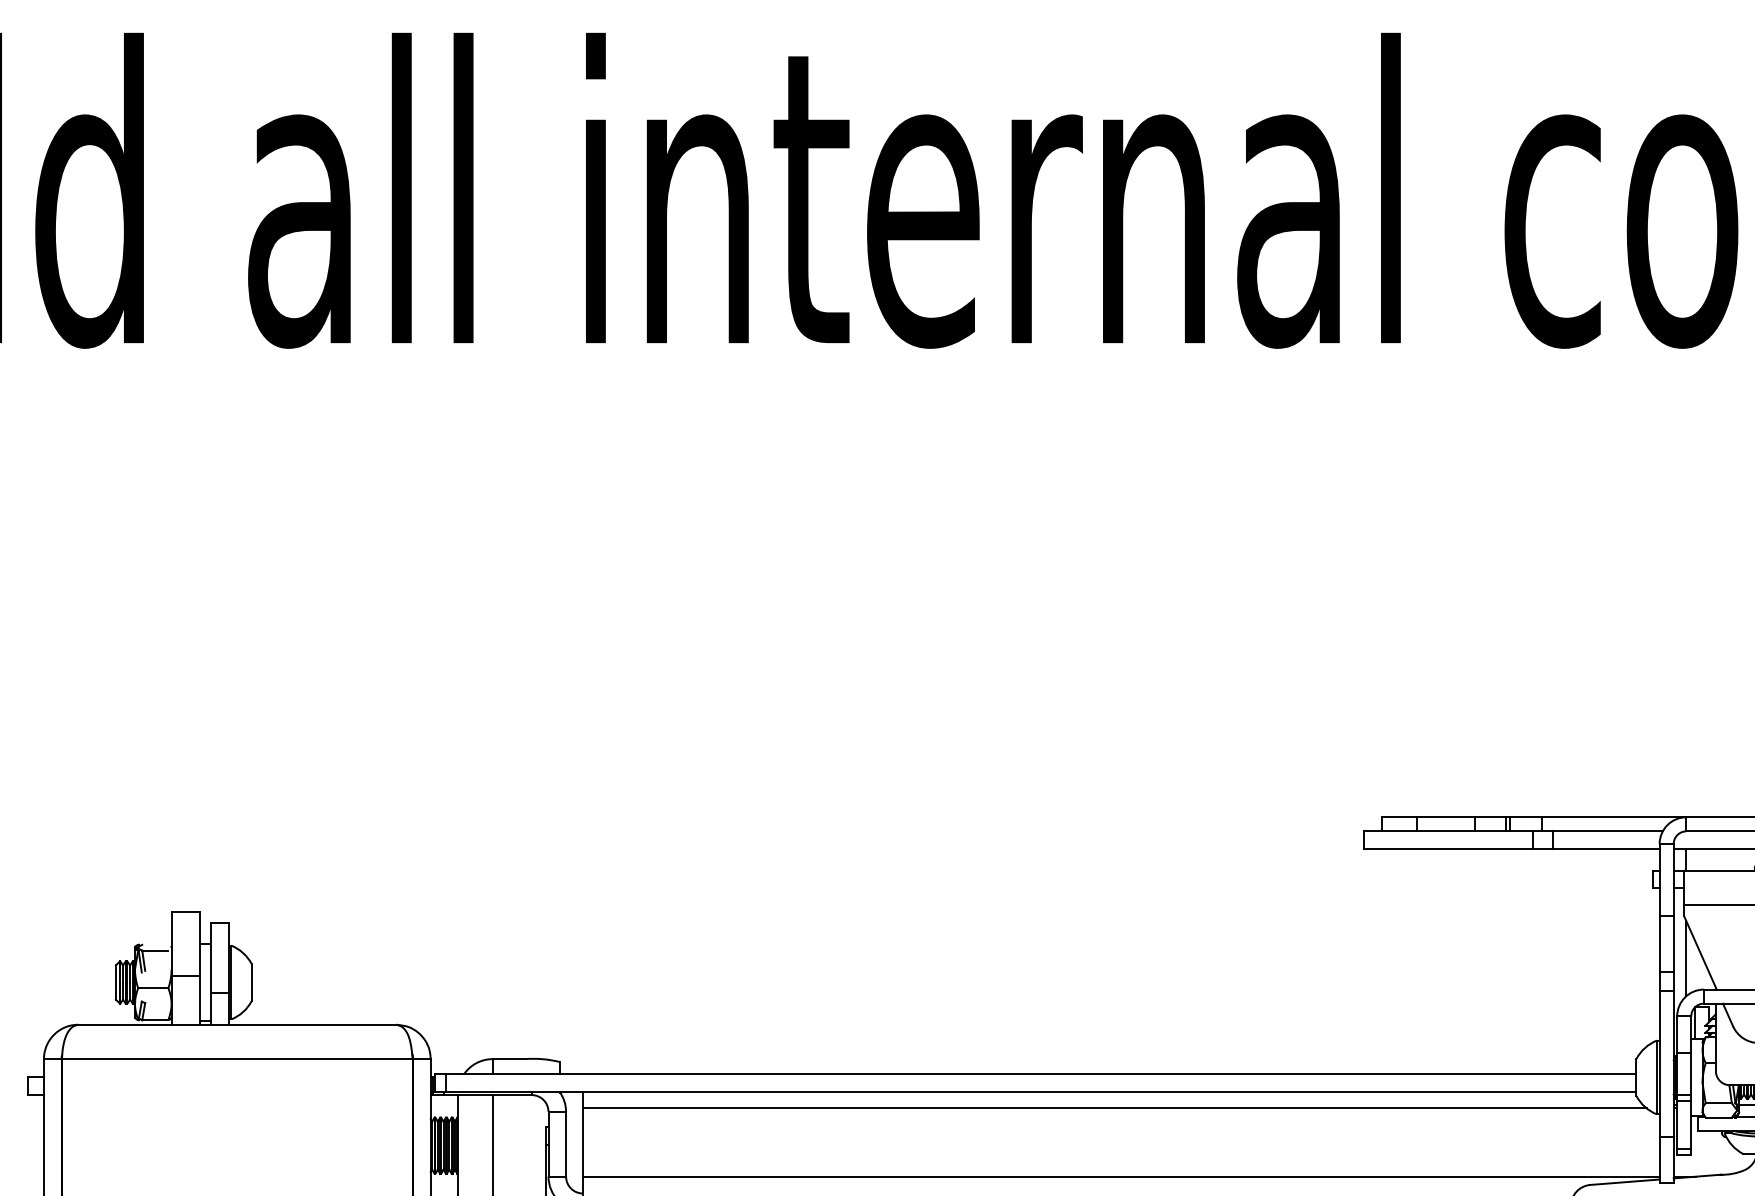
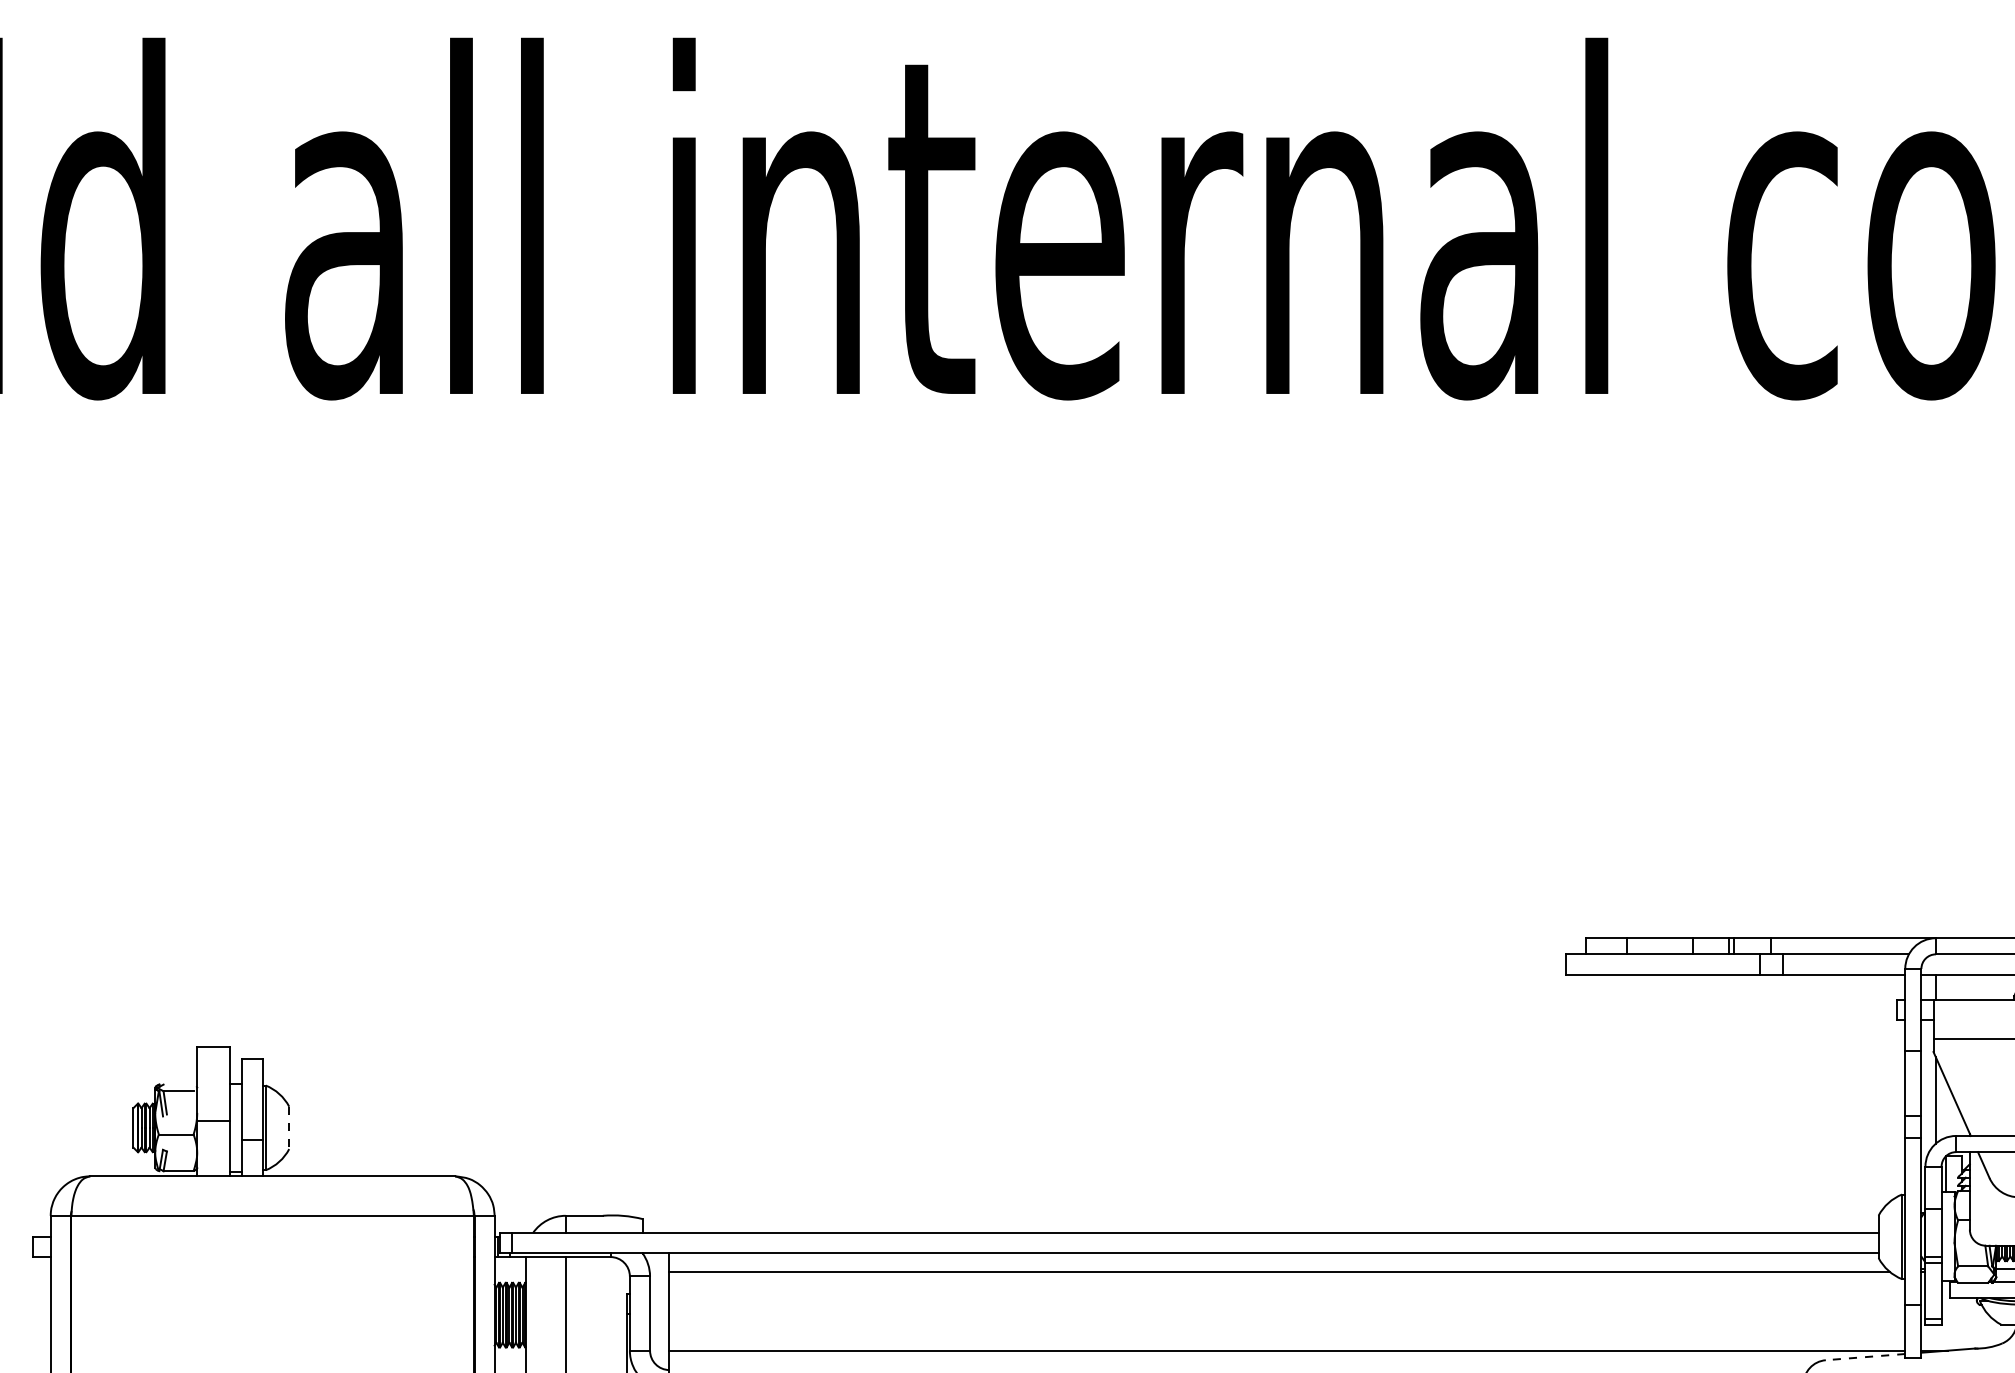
line: (251, 983) -> (289, 1128), solid -> dashed
line: (1624, 1182) -> (1865, 1357), solid -> dashed

